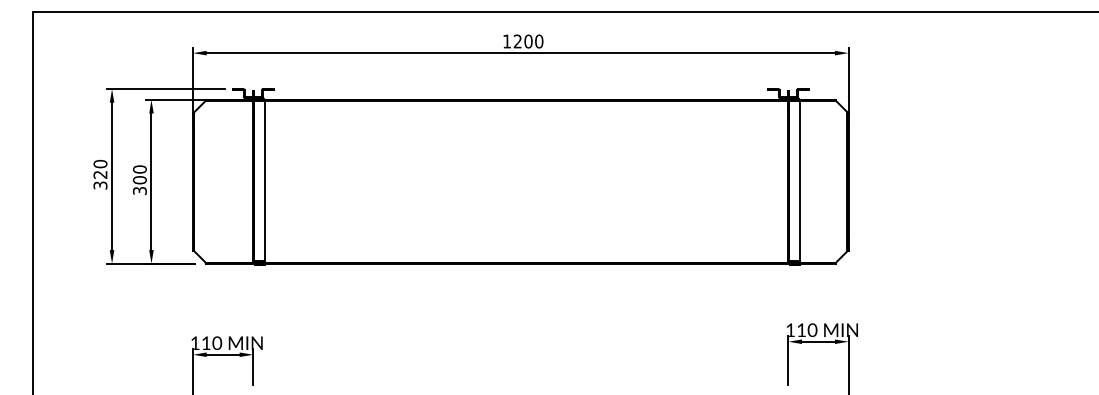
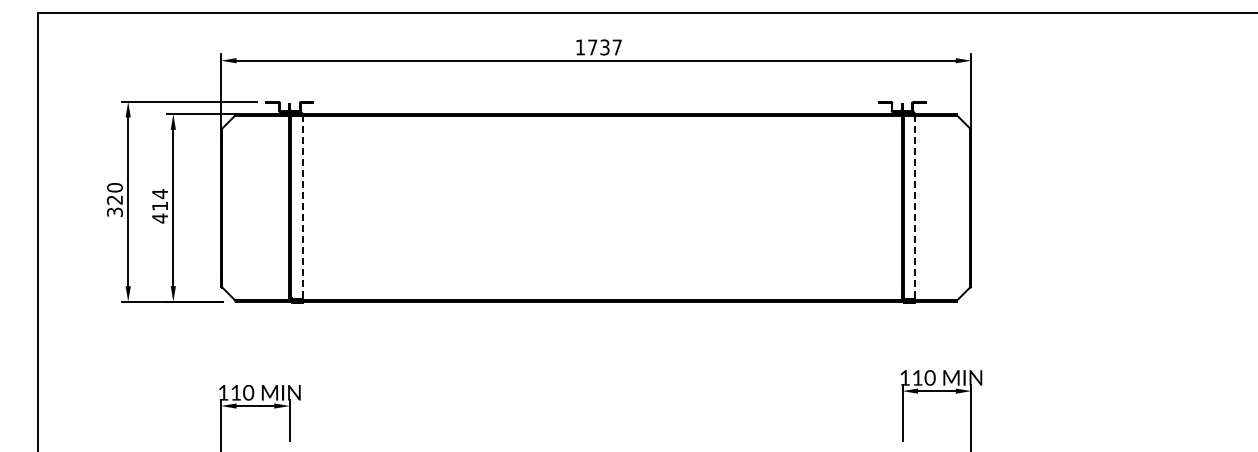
text: (528, 41) -> (605, 47), 1200 -> 1737
text: (140, 180) -> (160, 206), 300 -> 414
line: (264, 180) -> (302, 206), solid -> dashed
line: (799, 180) -> (915, 206), solid -> dashed

